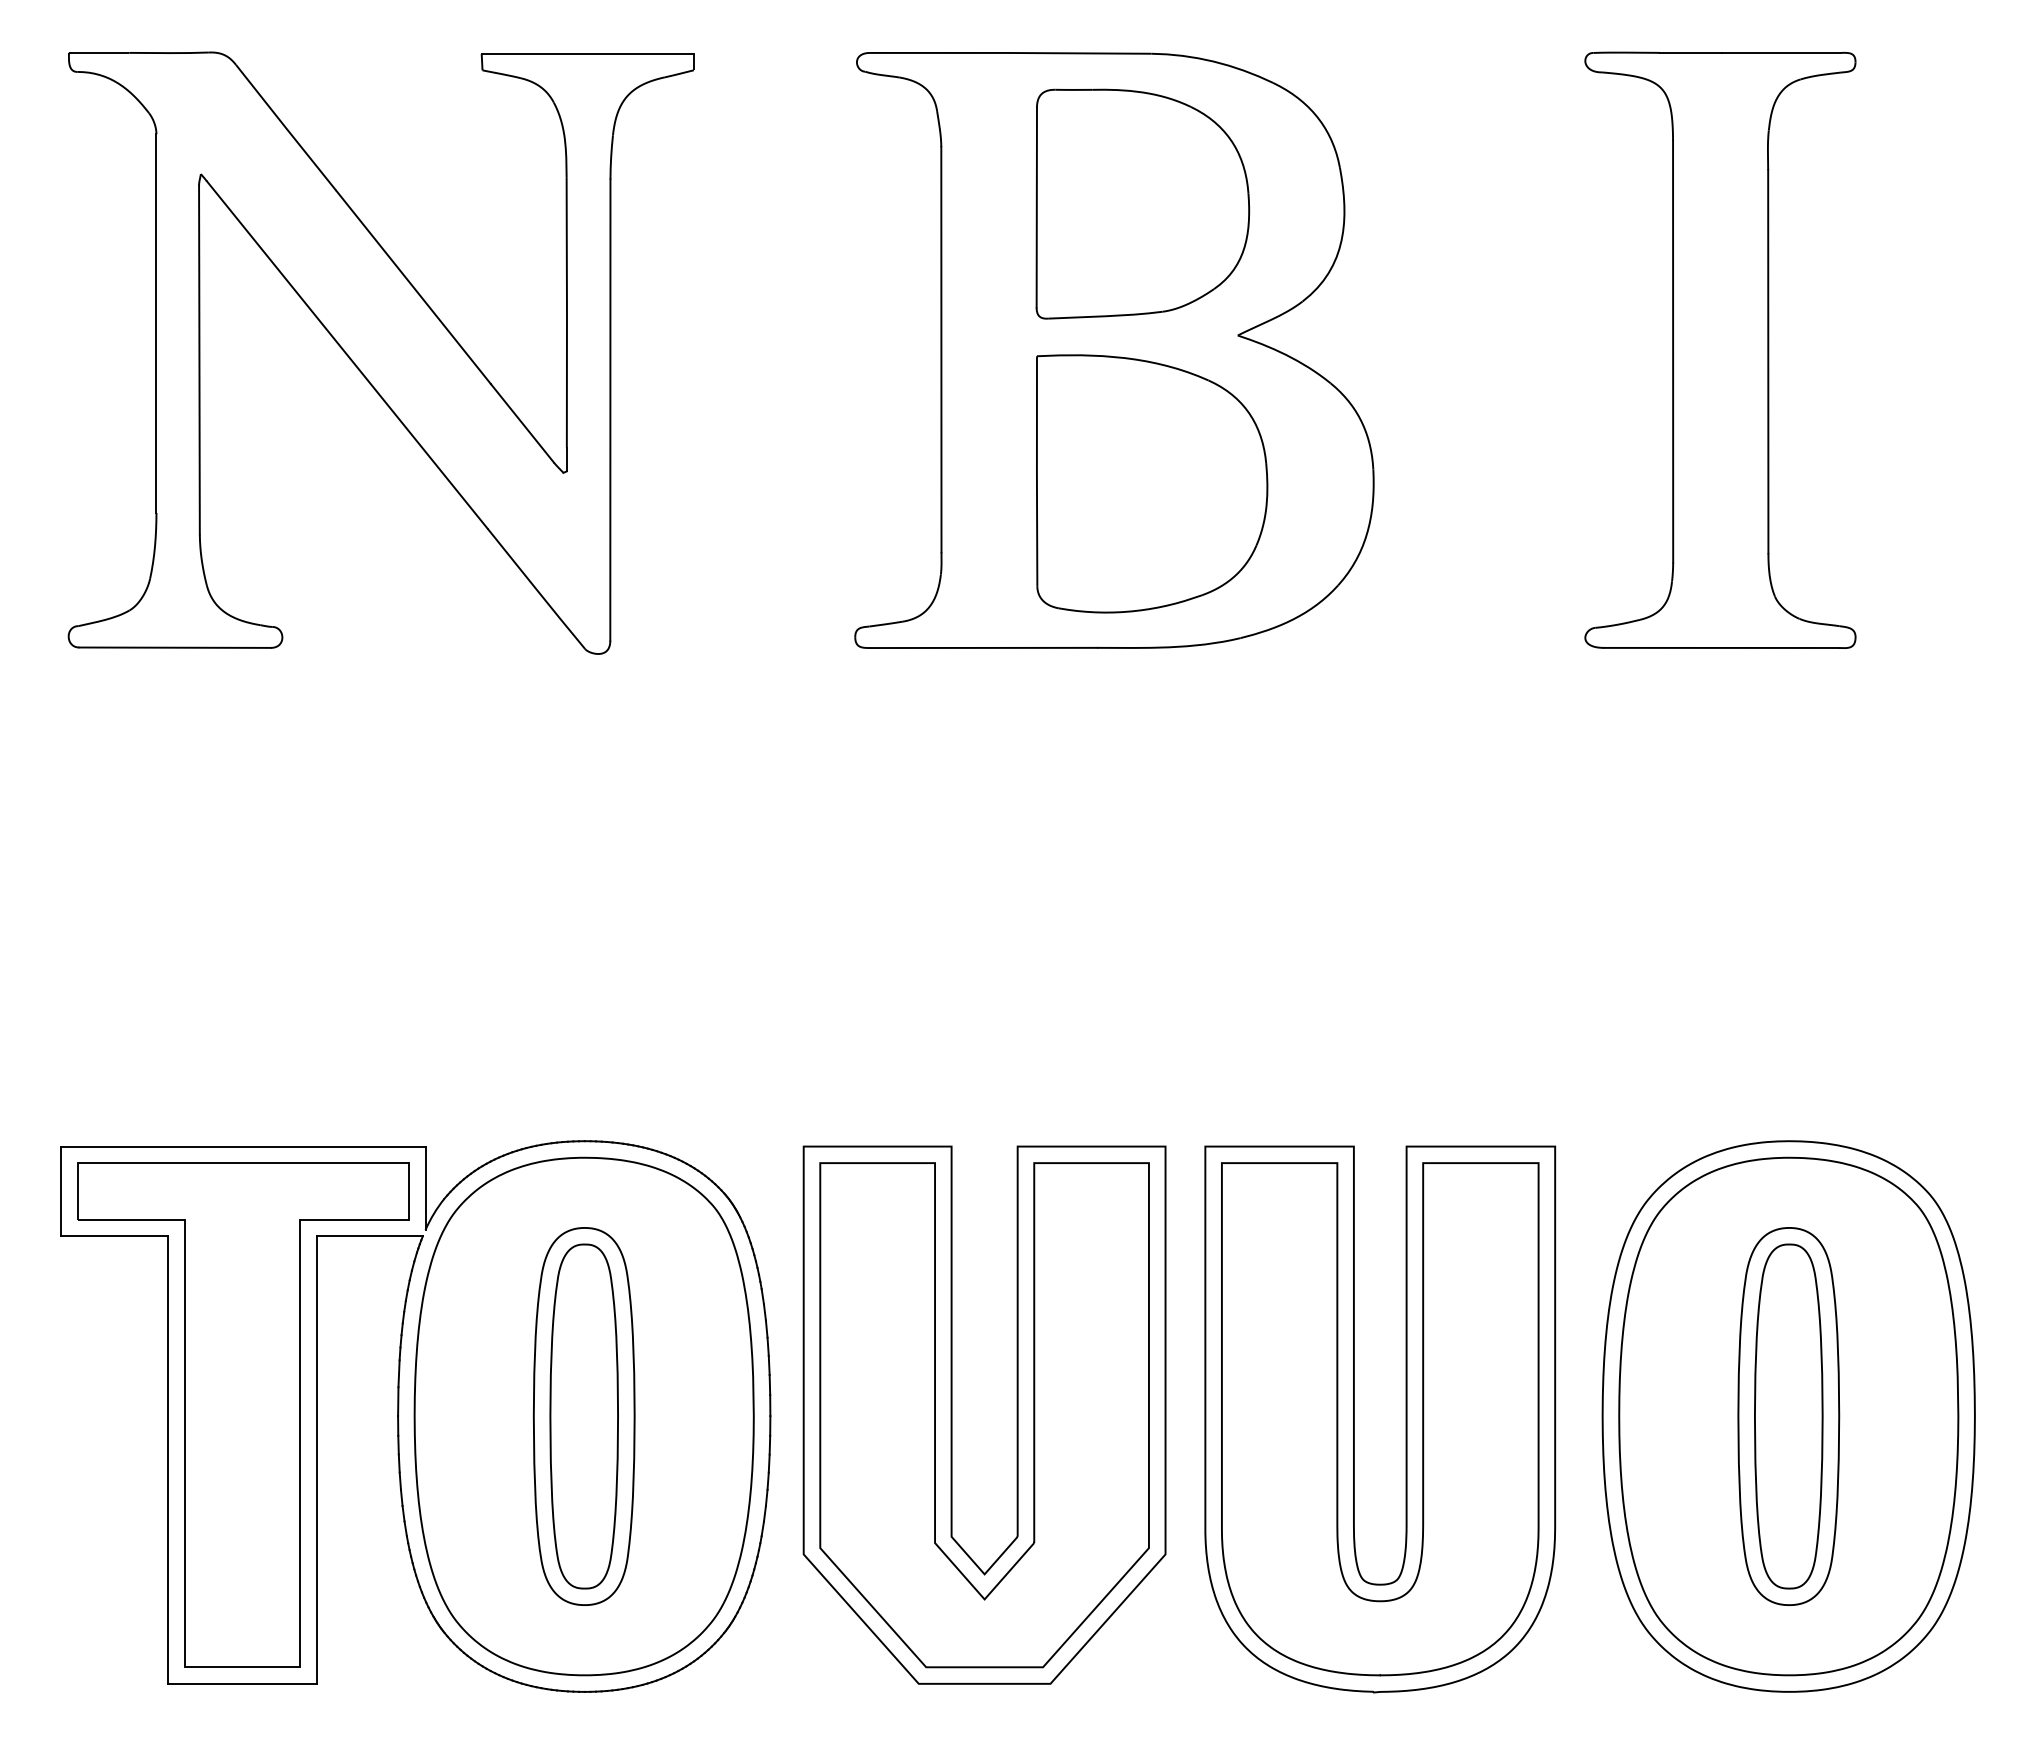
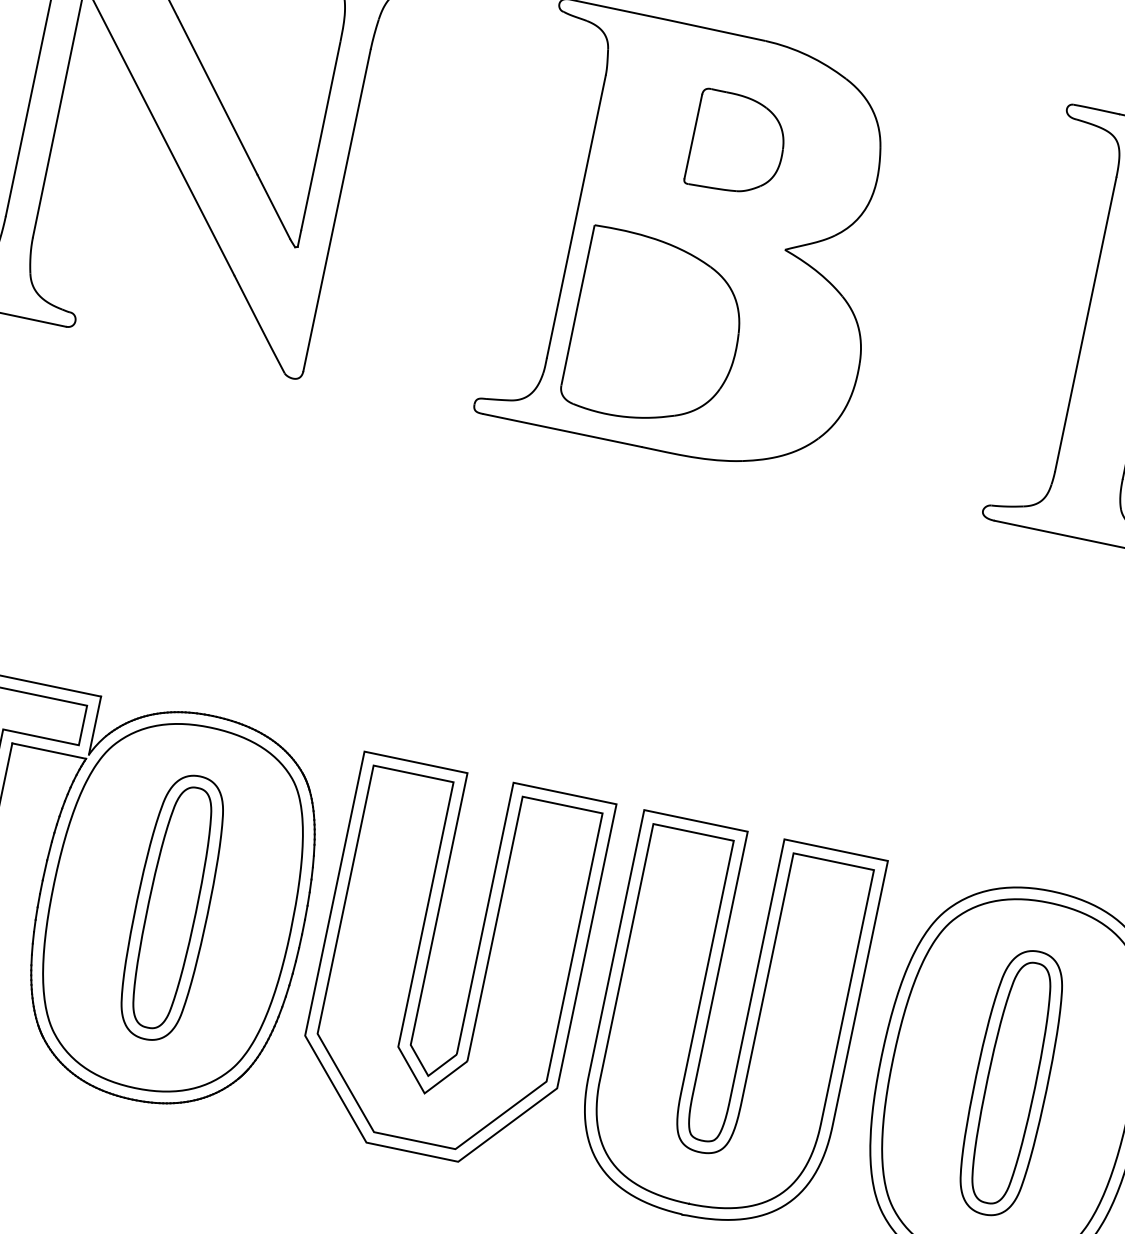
part: (1142, 203) -> (737, 144), size x0.6
part: (1152, 483) -> (656, 330), moved

